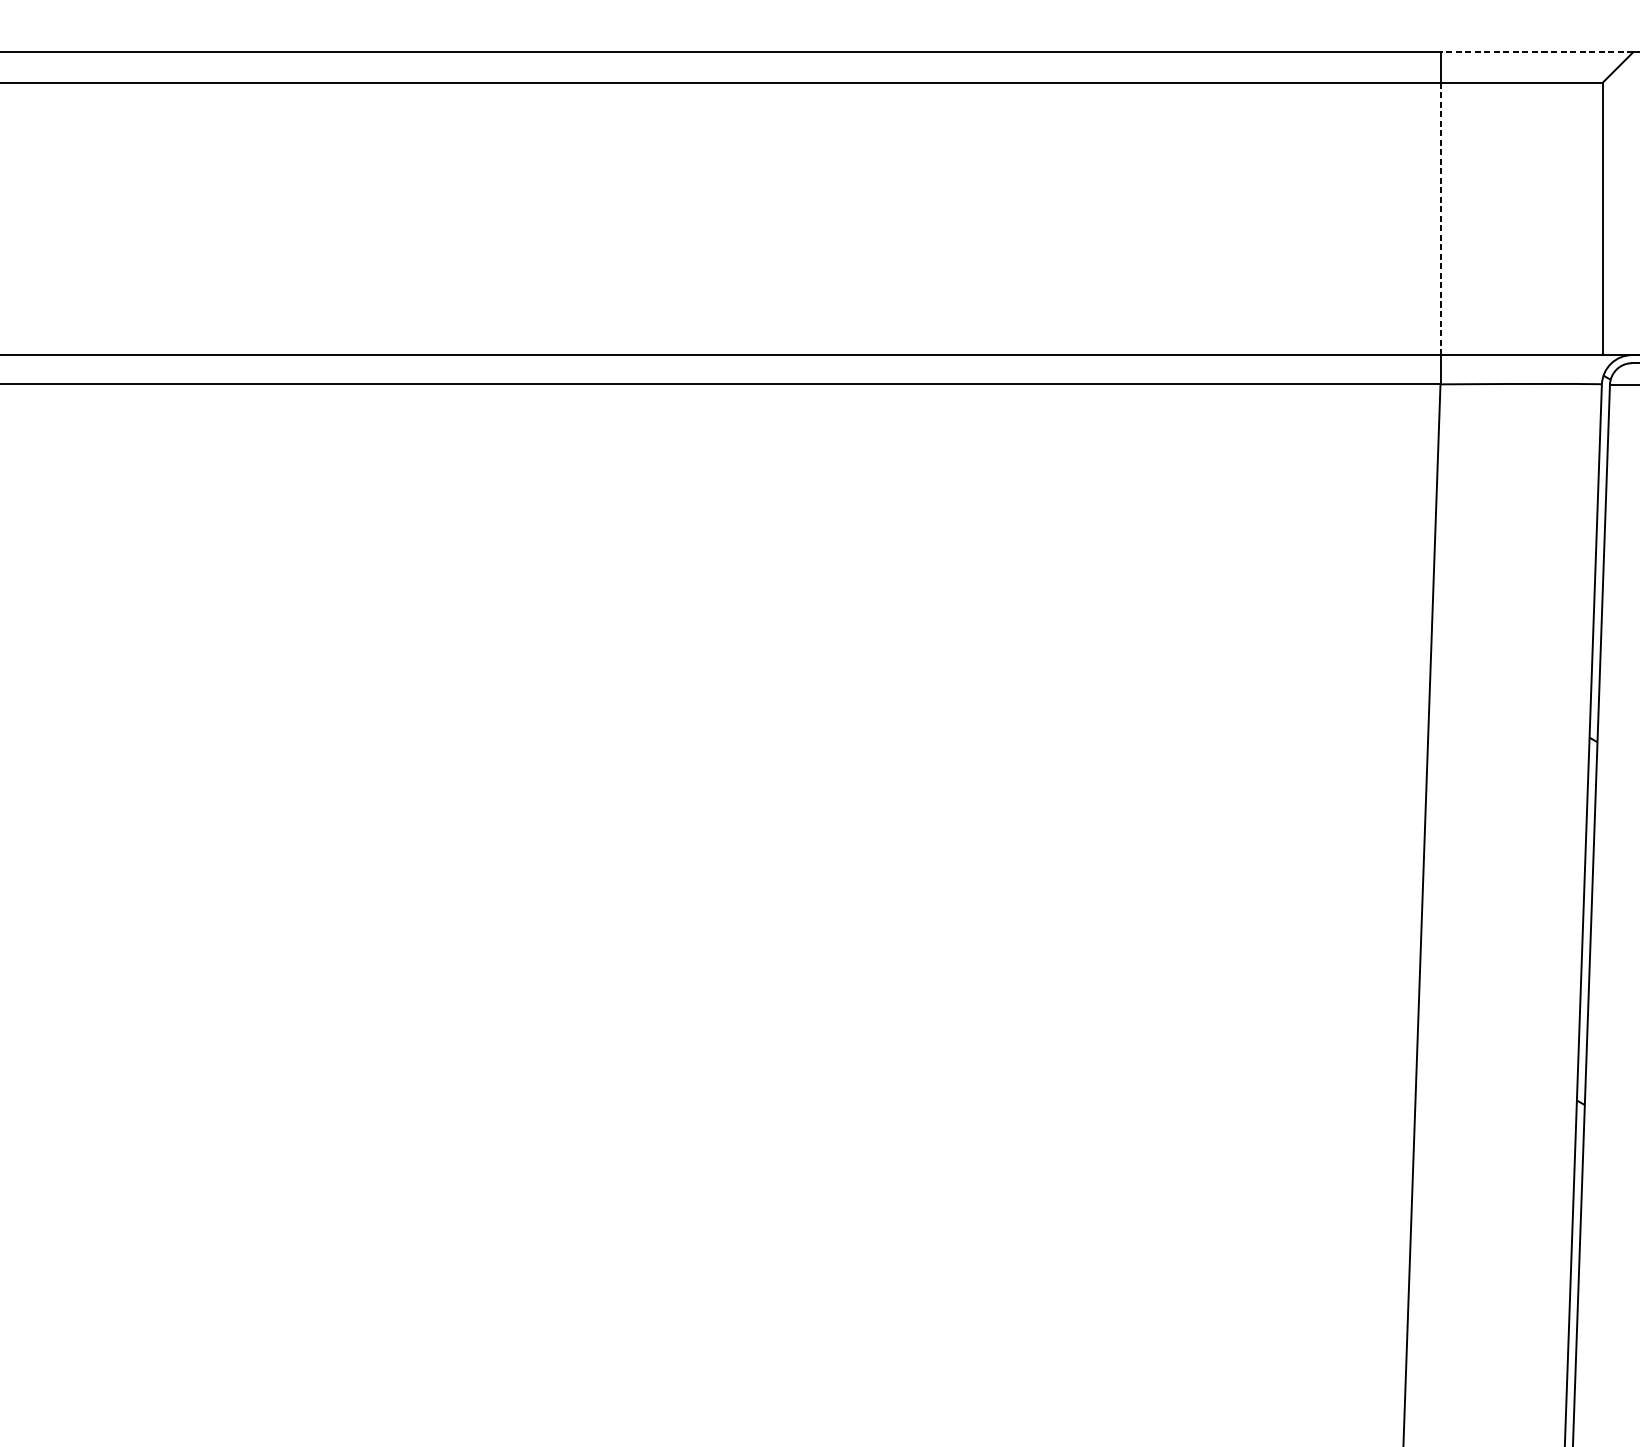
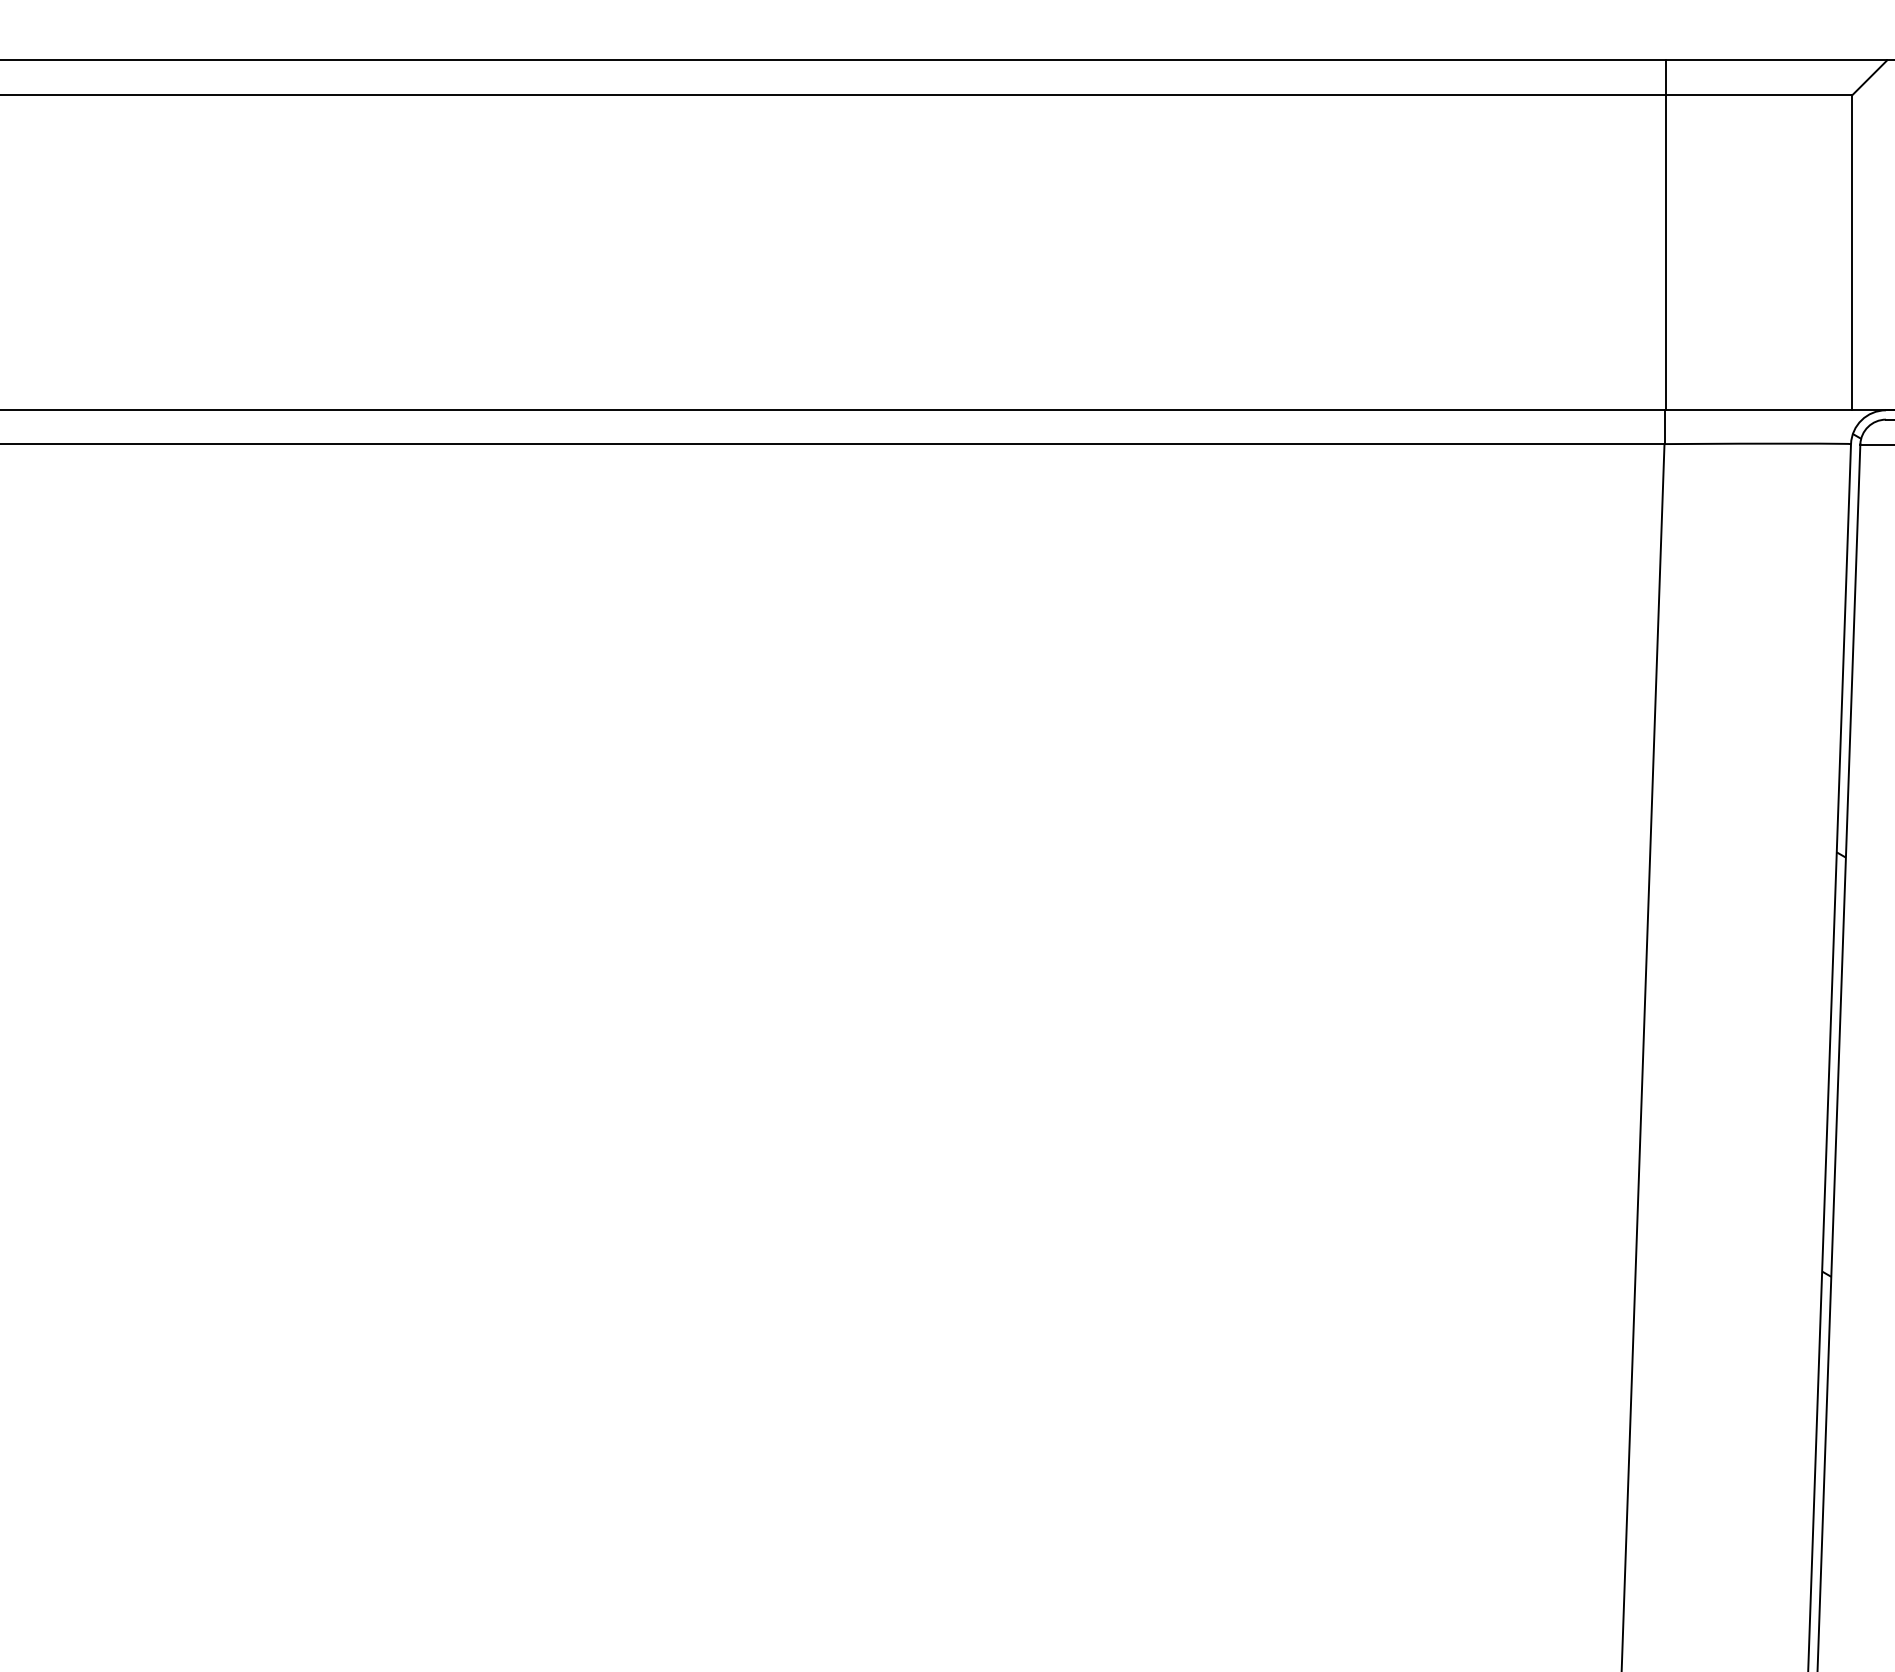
line: (1537, 52) -> (1776, 60), dashed -> solid
line: (1441, 218) -> (1665, 252), dashed -> solid

